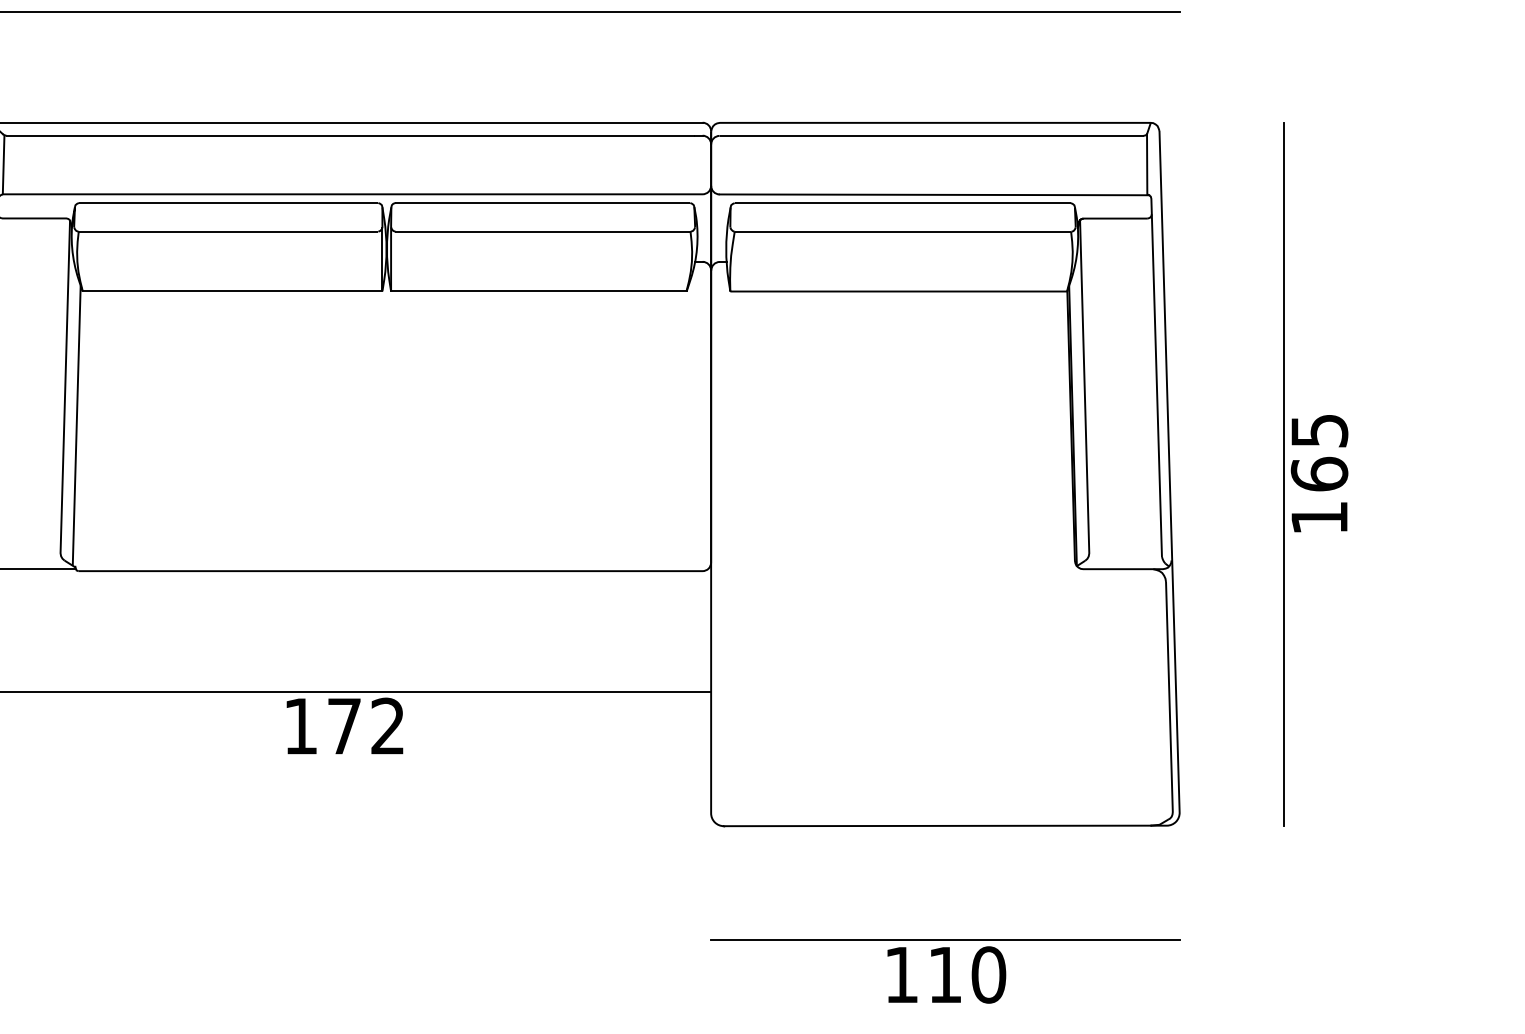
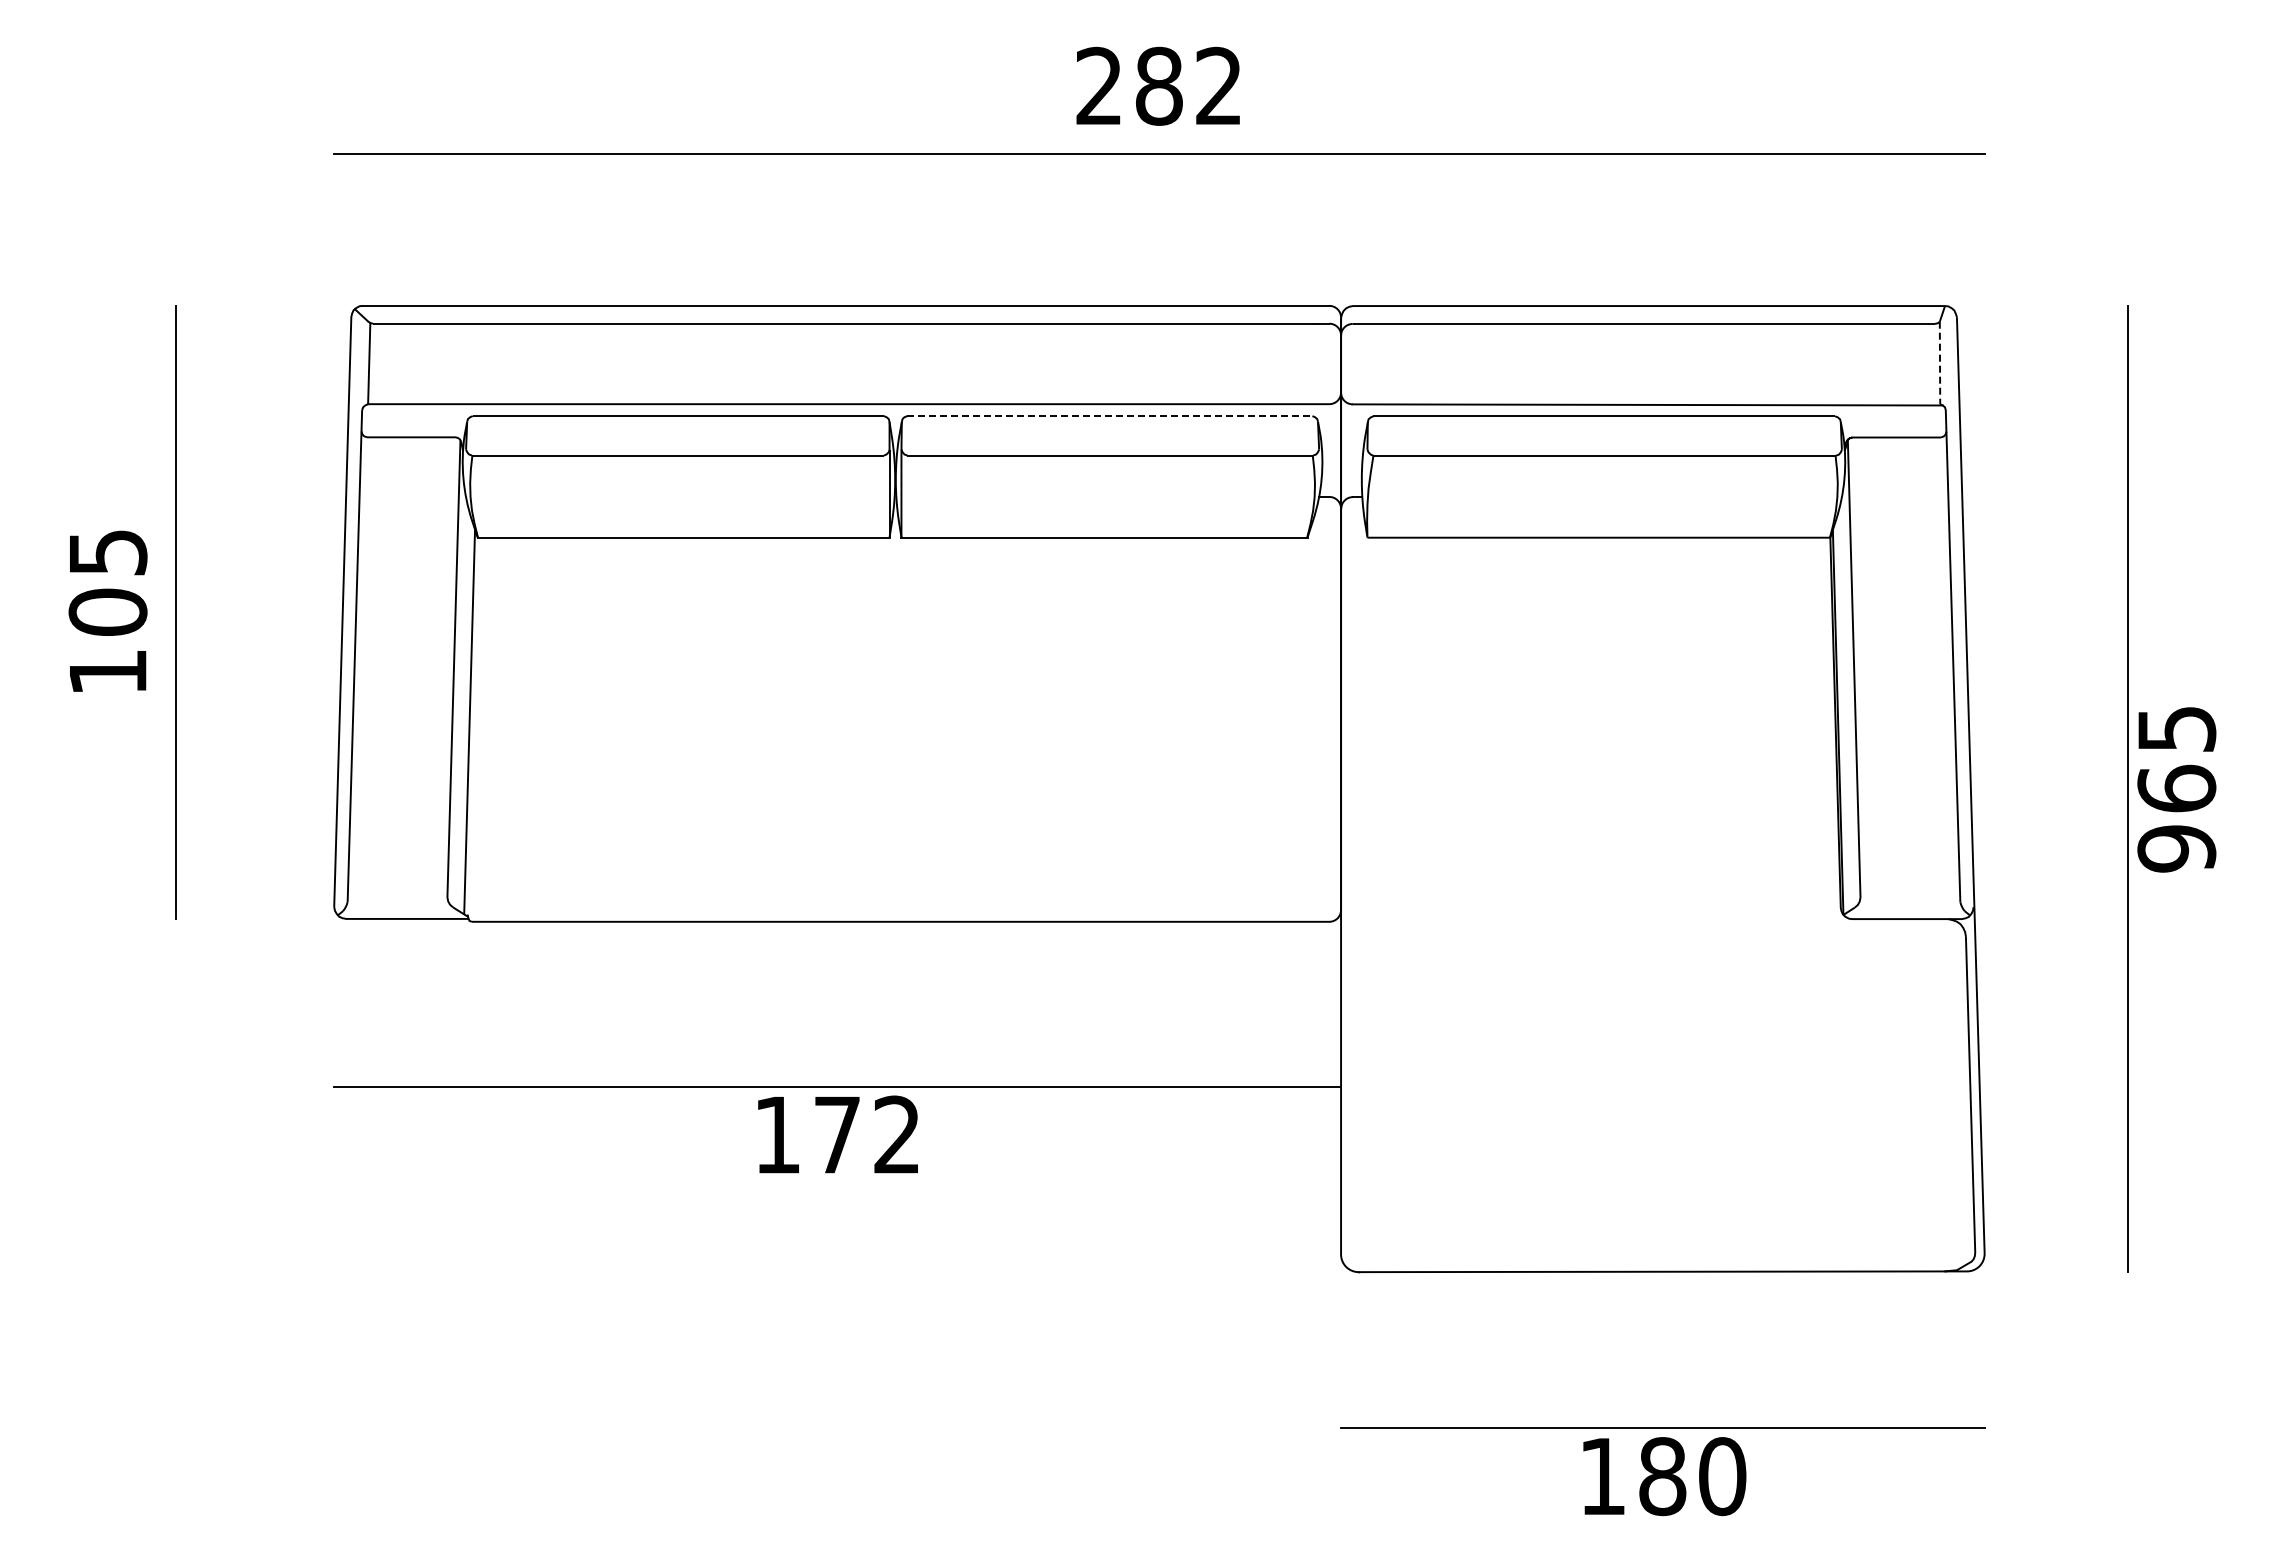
line: (1147, 164) -> (1940, 363), solid -> dashed
line: (543, 203) -> (1110, 416), solid -> dashed
text: (1319, 517) -> (2176, 848), 165 -> 965
text: (945, 974) -> (1662, 1476), 110 -> 180

